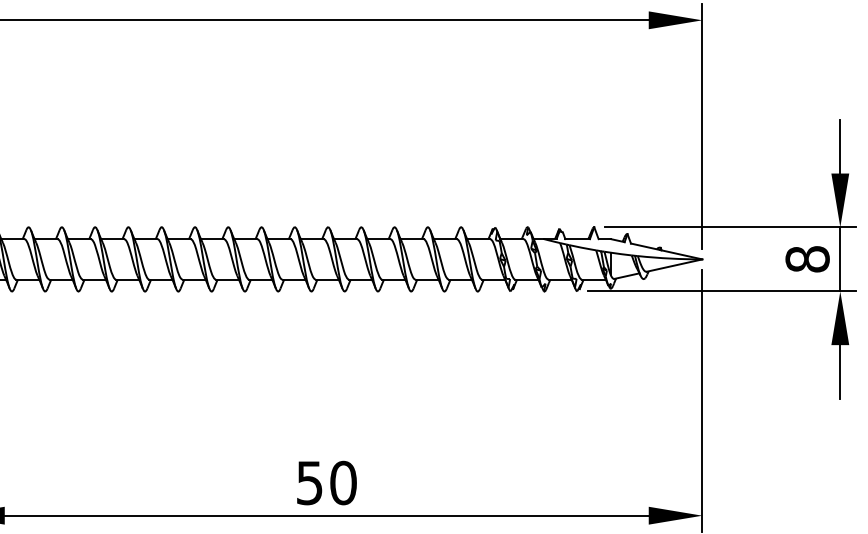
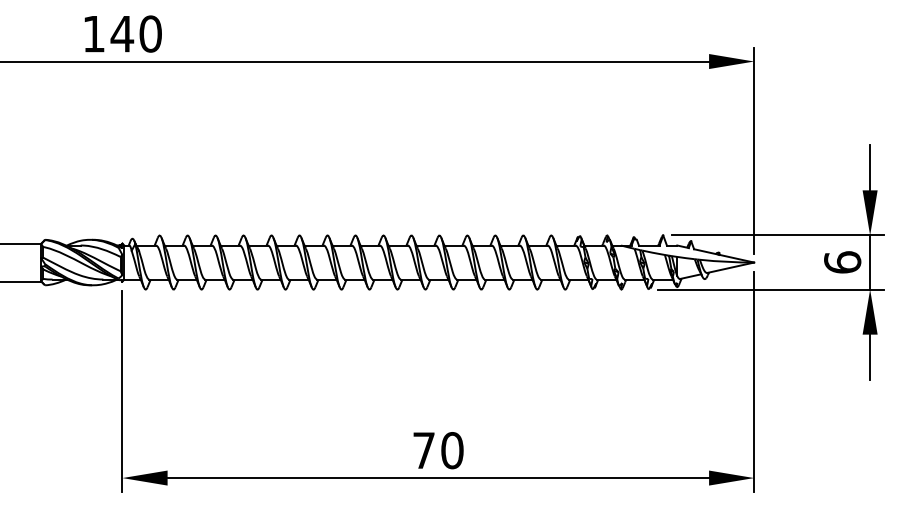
text: (807, 259) -> (842, 262), 8 -> 6
text: (309, 482) -> (423, 450), 50 -> 70

